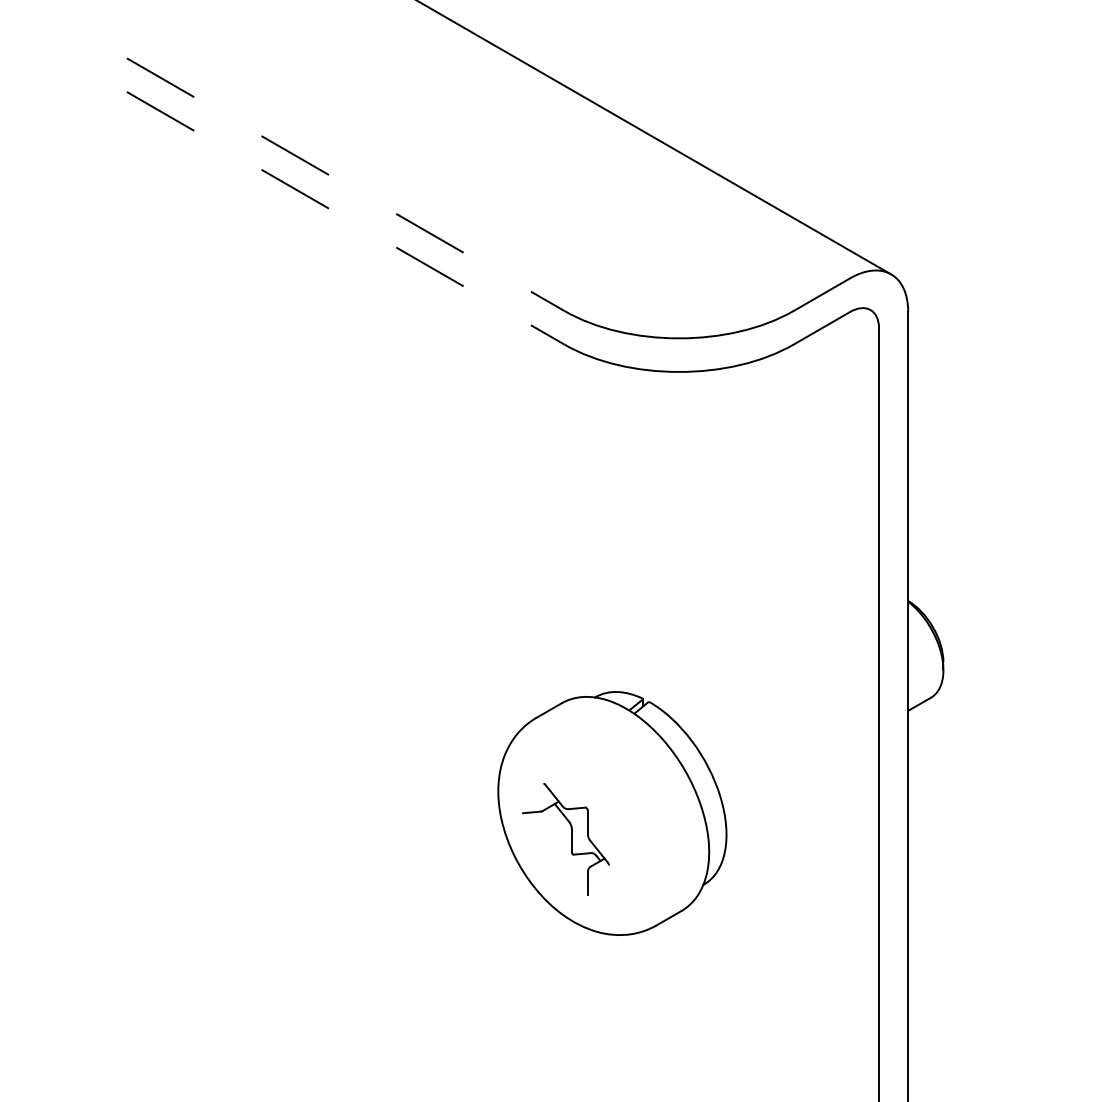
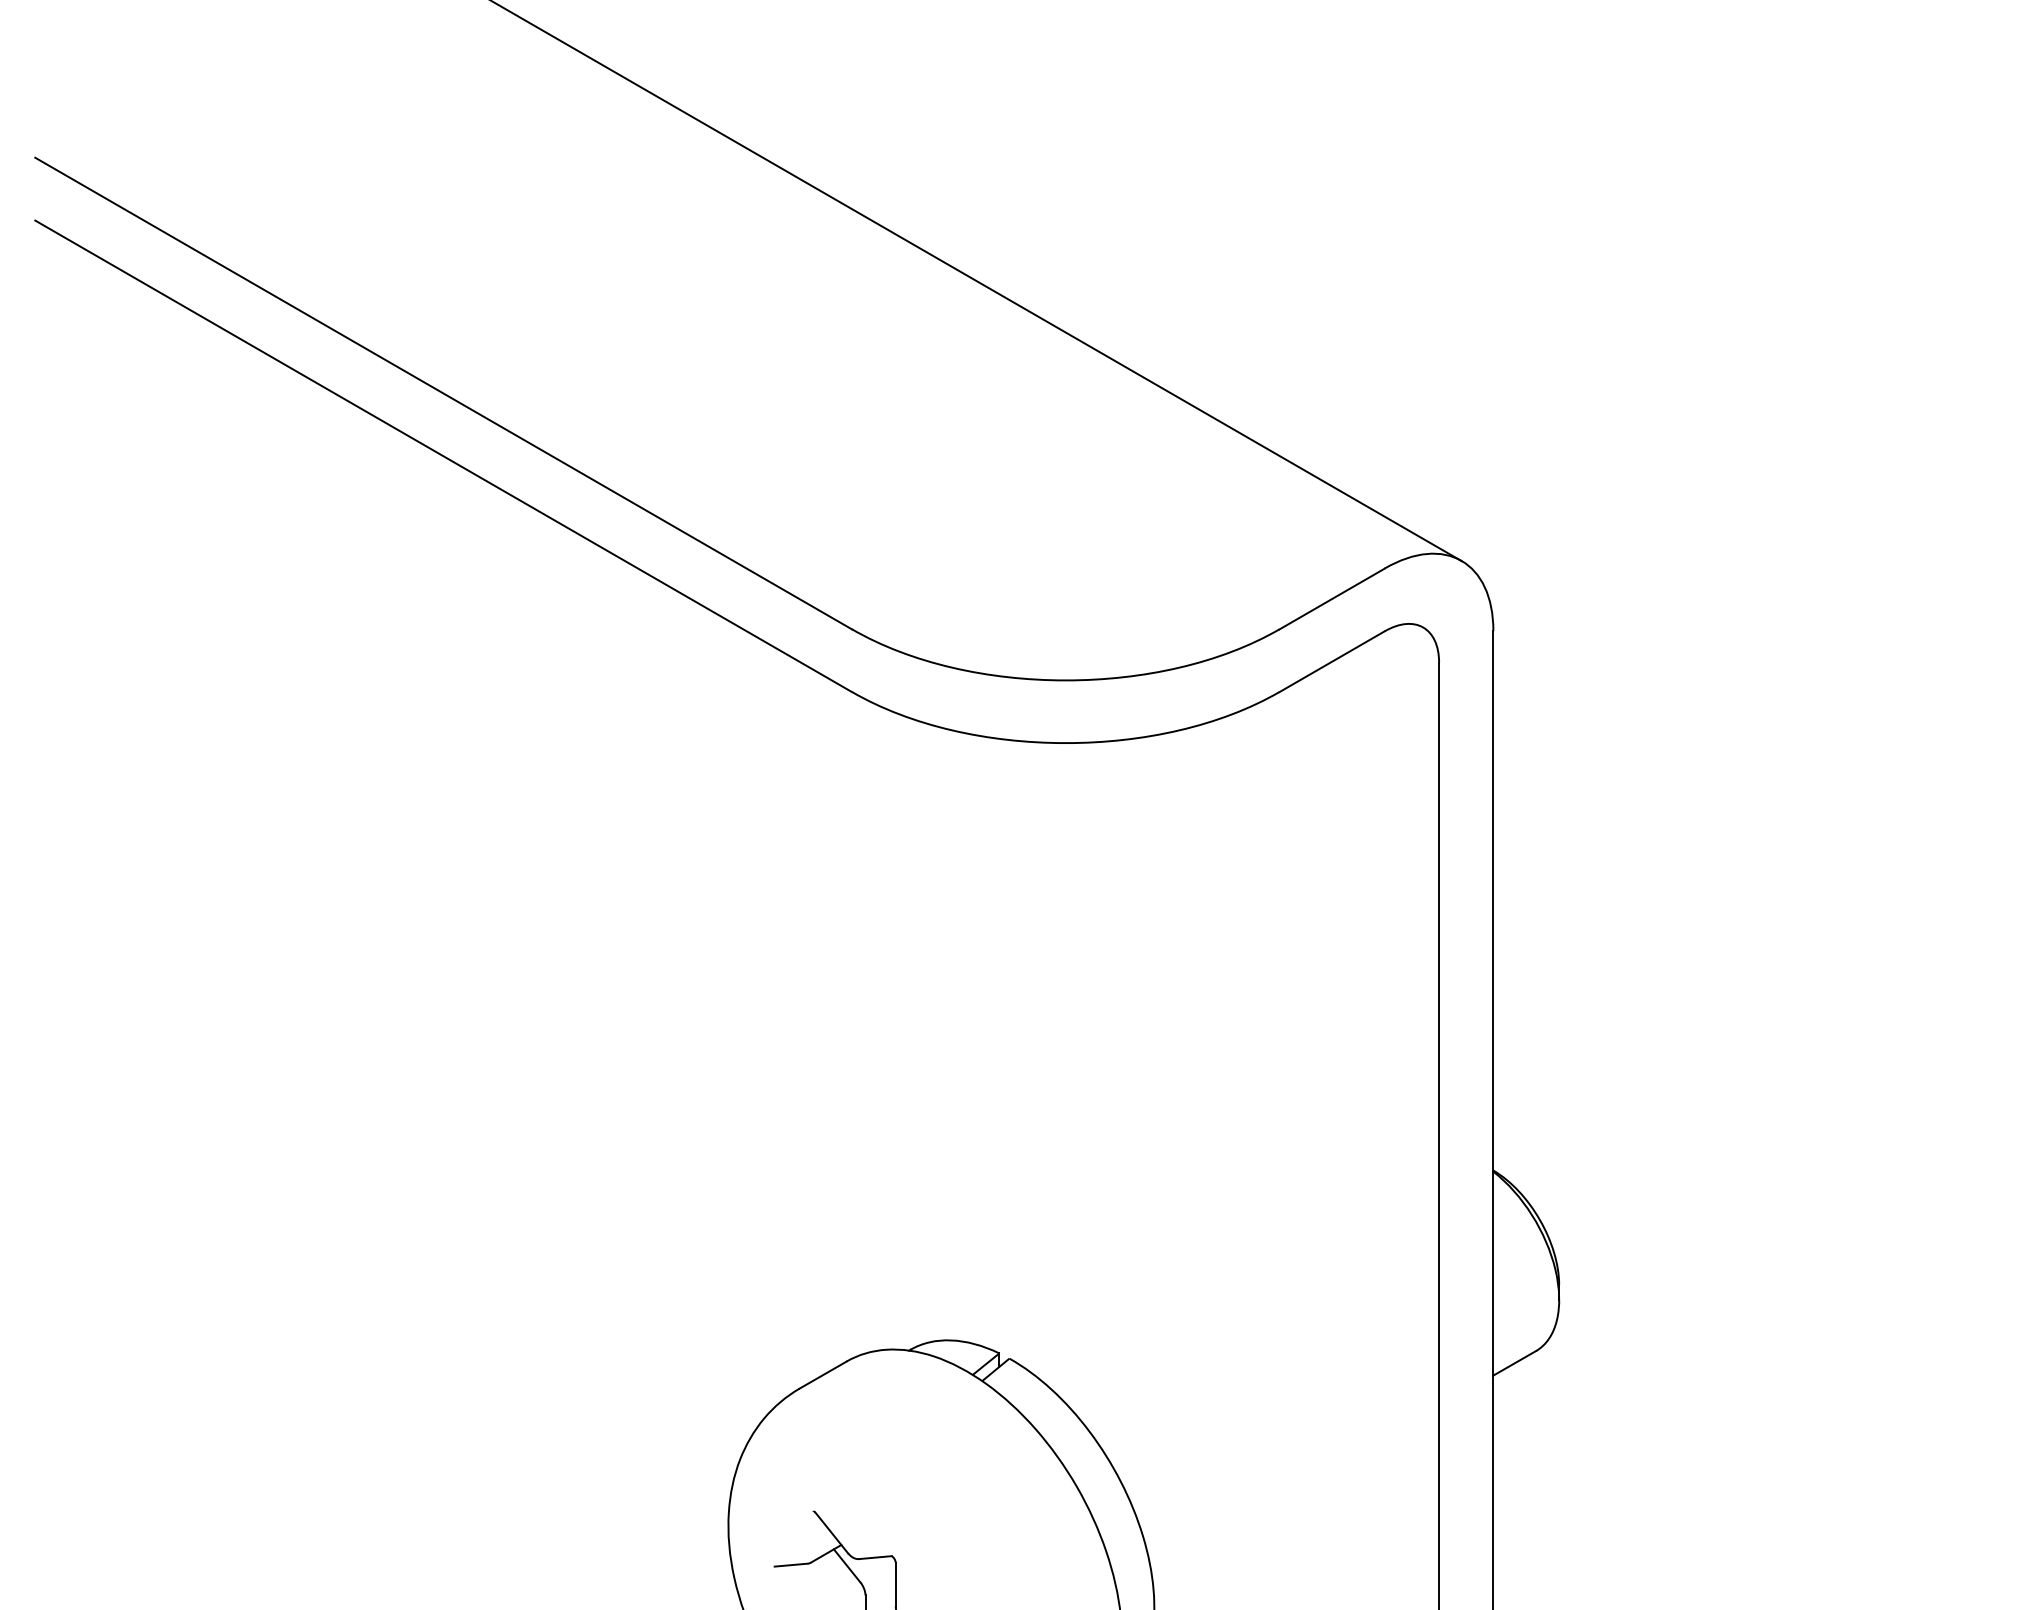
line: (345, 184) -> (443, 393), dashed -> solid
line: (345, 218) -> (443, 456), dashed -> solid

